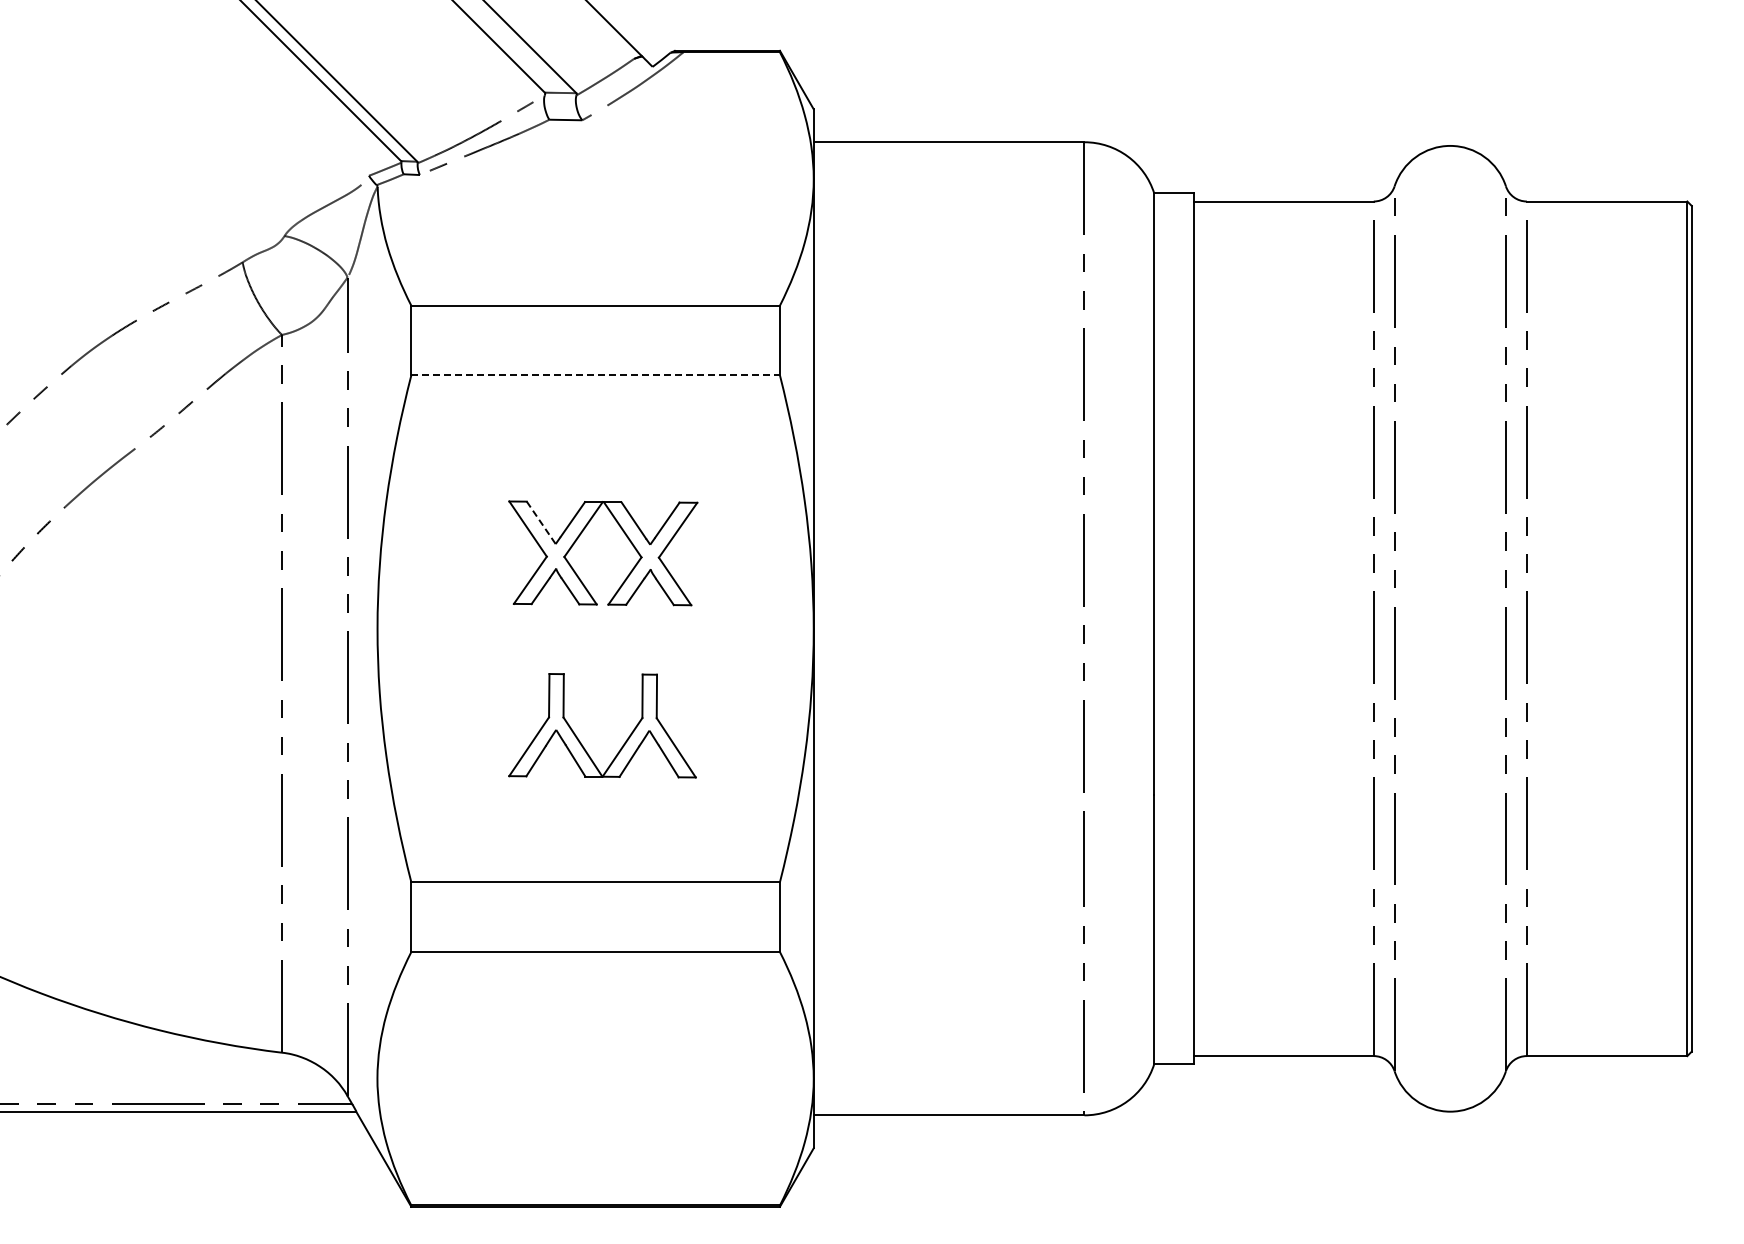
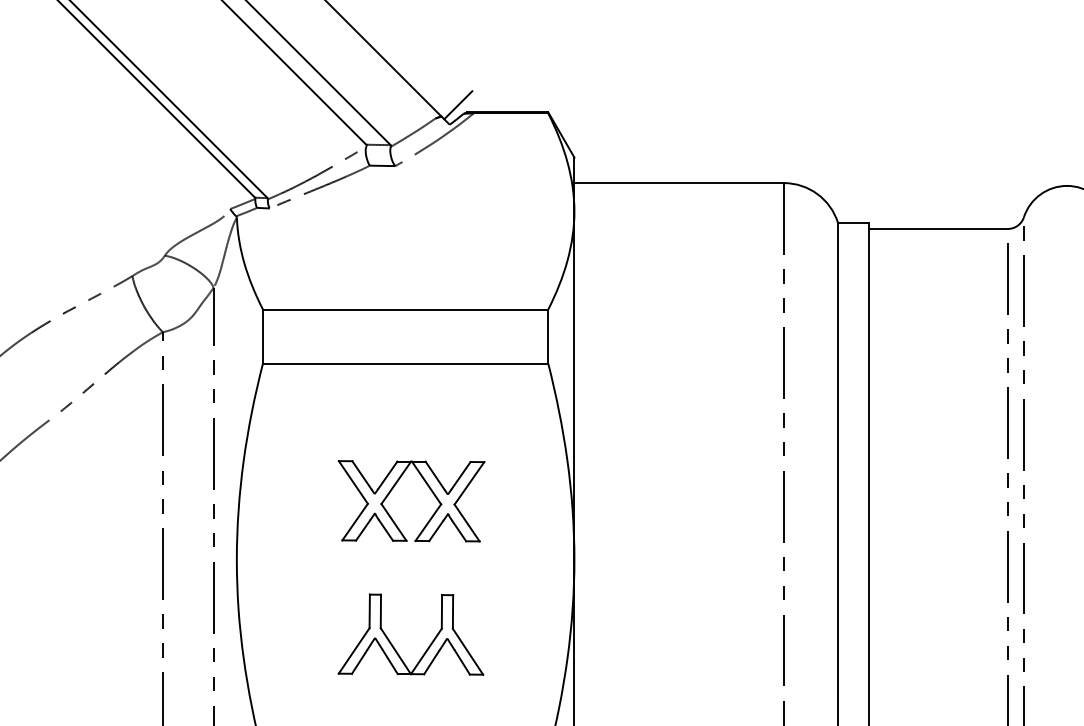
line: (663, 41) -> (458, 105), added
line: (596, 375) -> (406, 363), dashed -> solid
line: (539, 519) -> (362, 475), dashed -> solid

